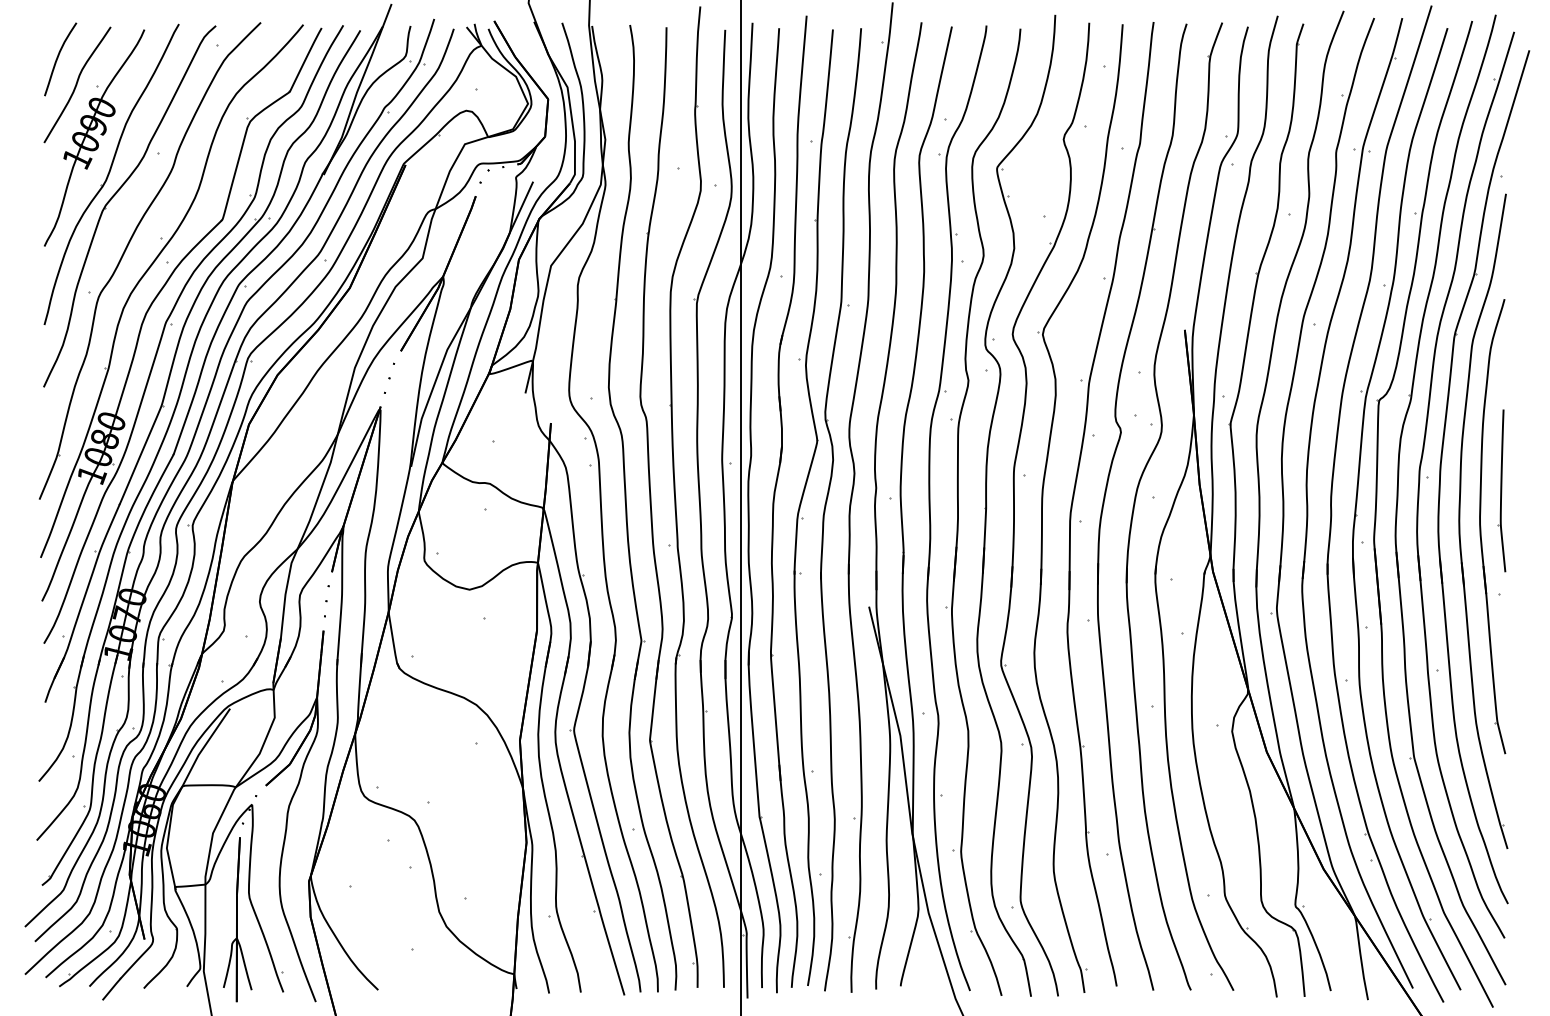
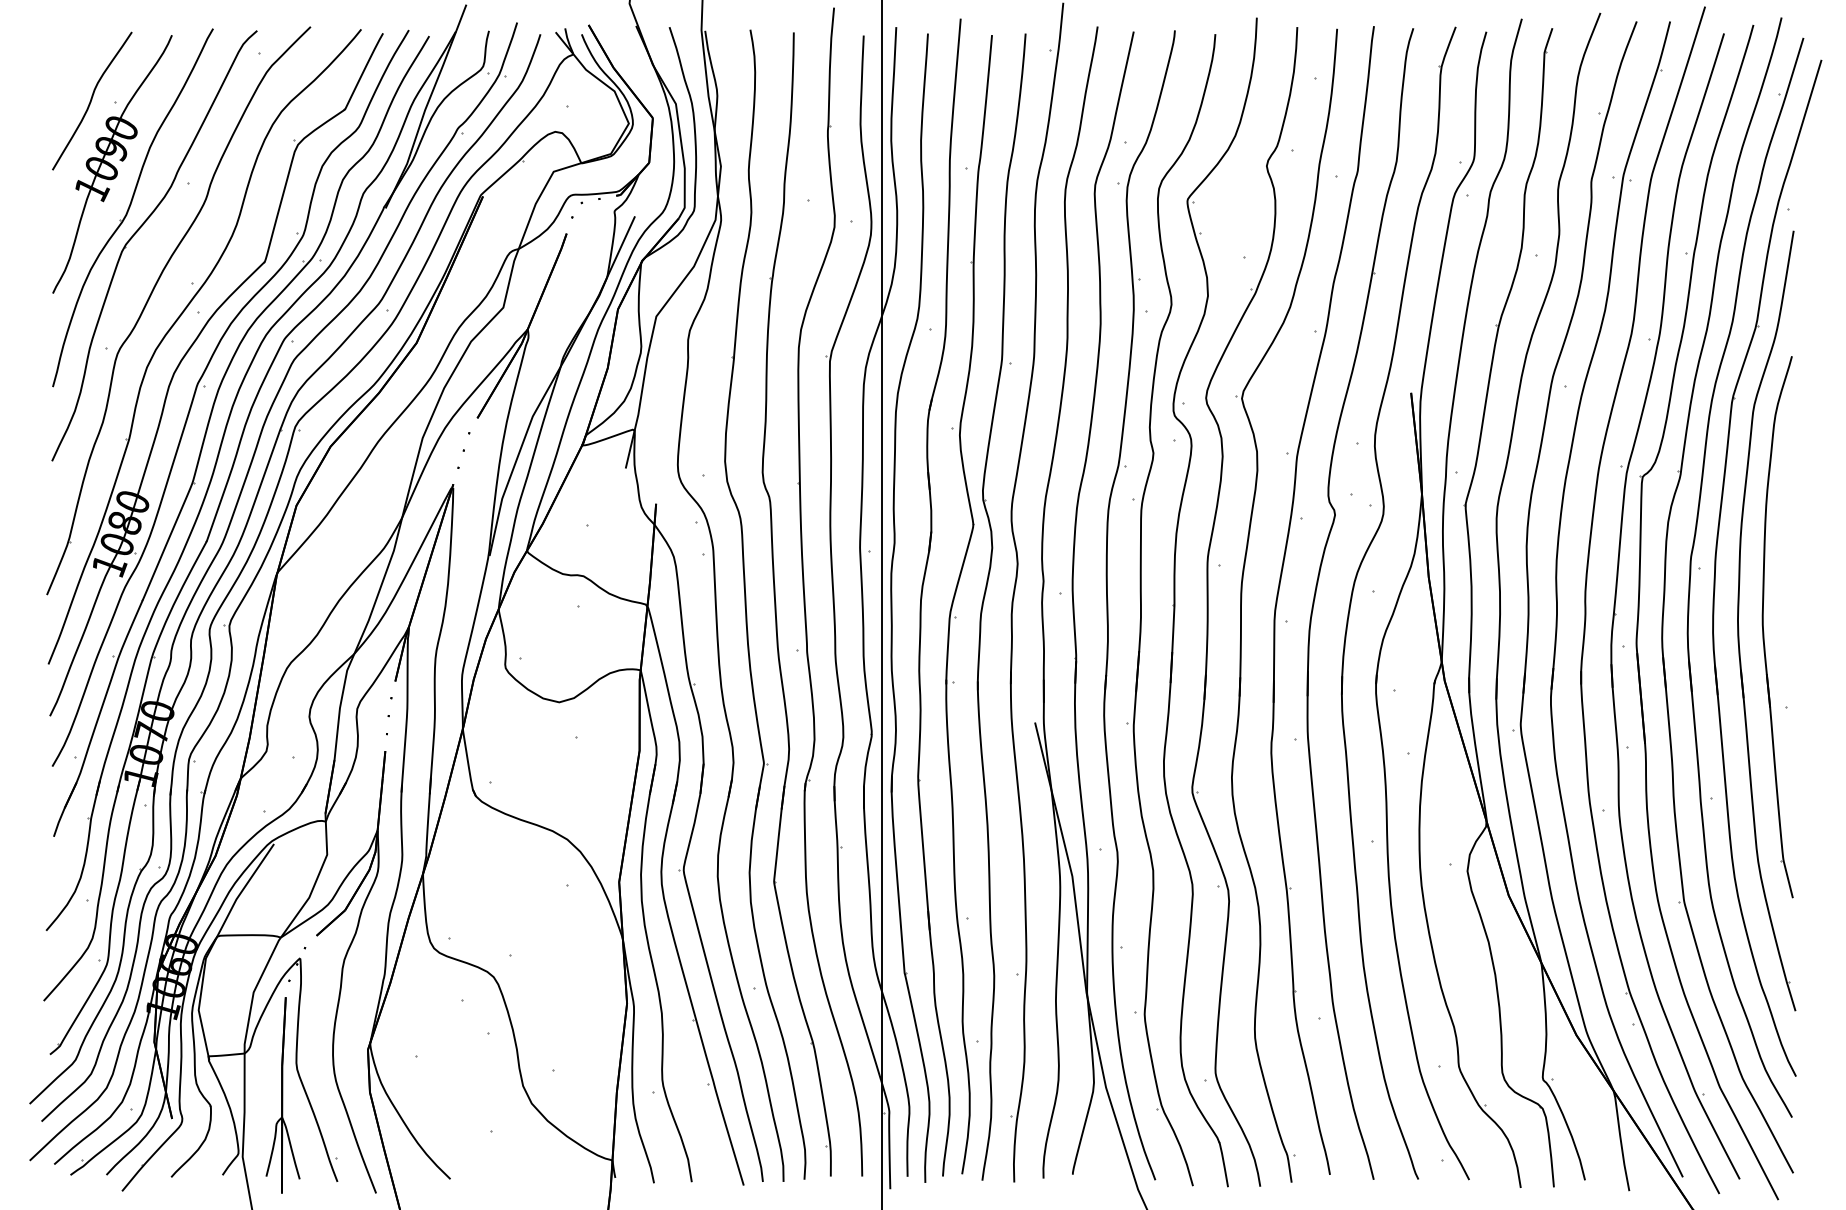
curve: (58, 58) -> (69, 69), removed
part: (1501, 490) -> (1788, 584), removed

